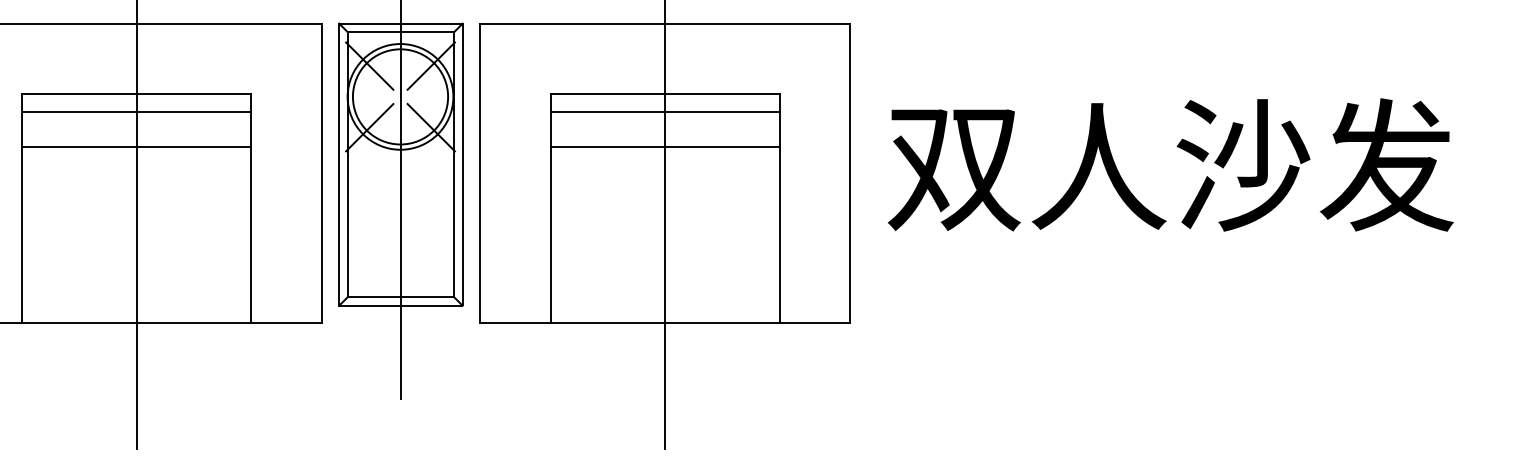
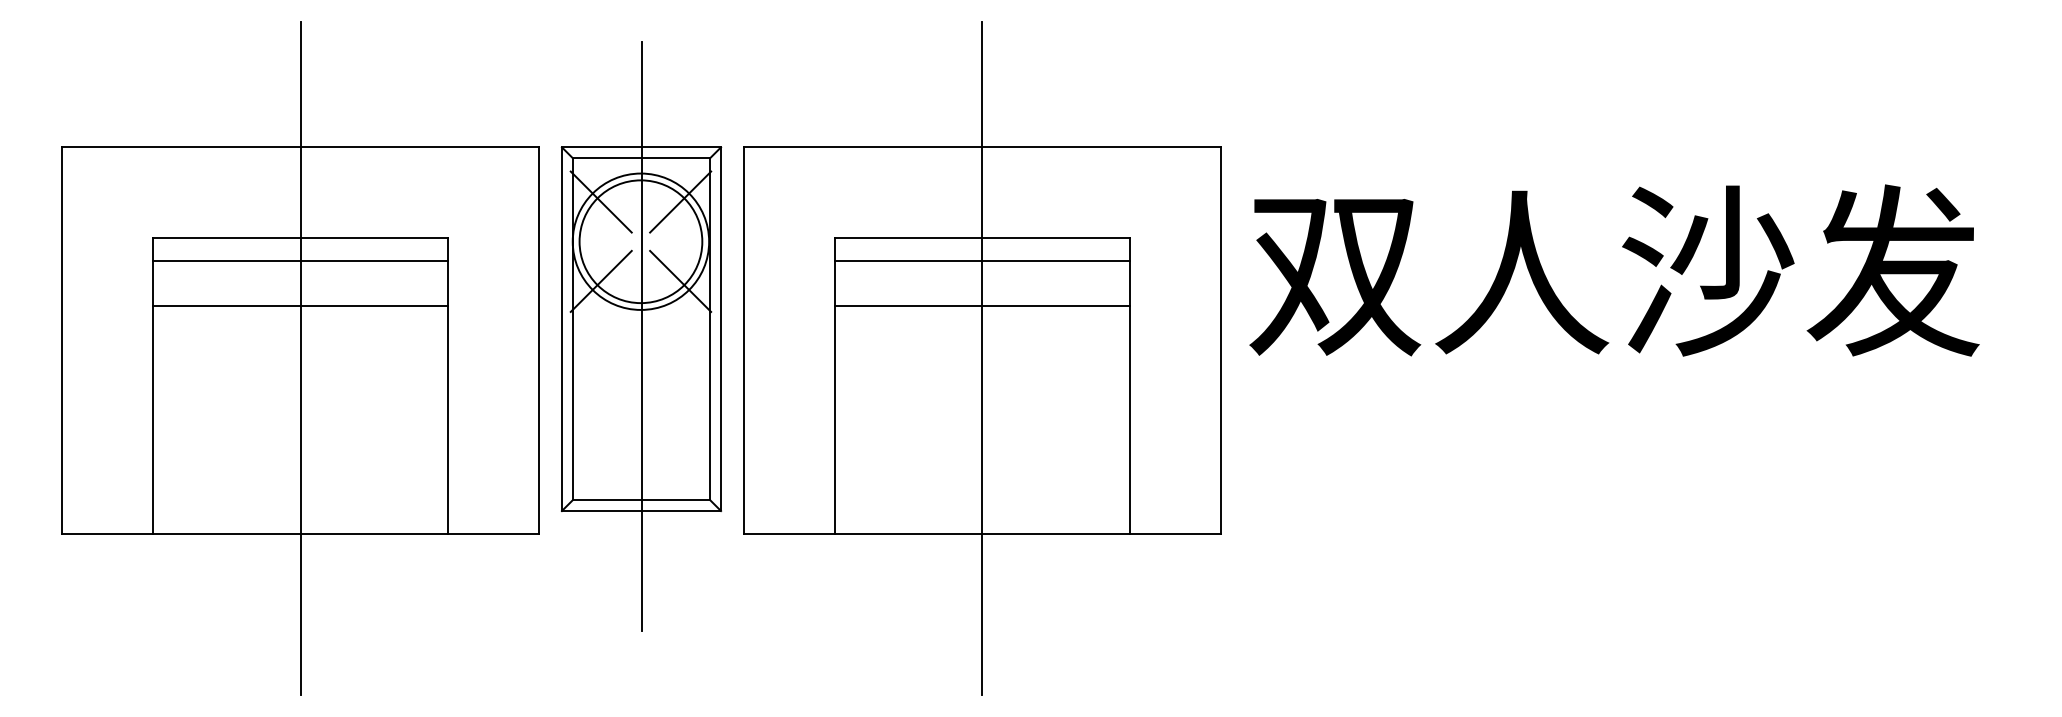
text: (1170, 164) -> (1614, 270), moved

